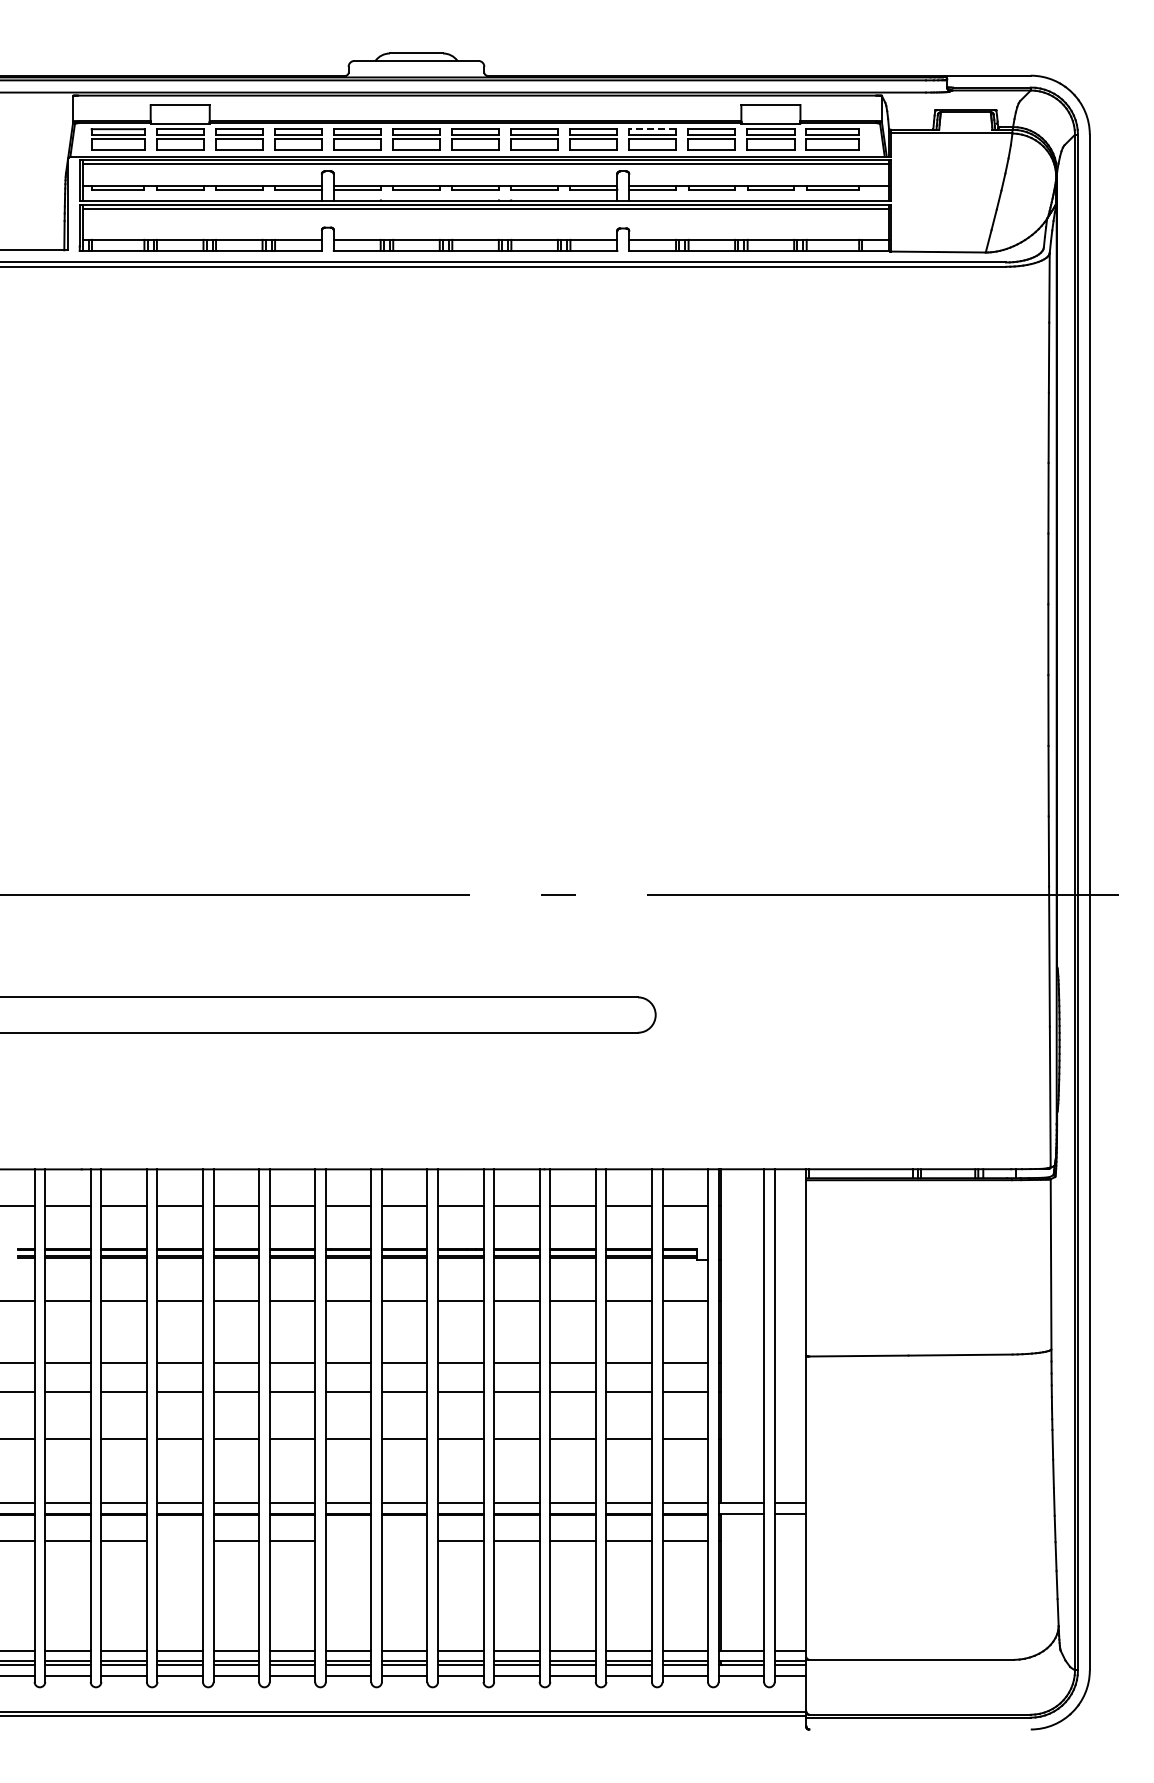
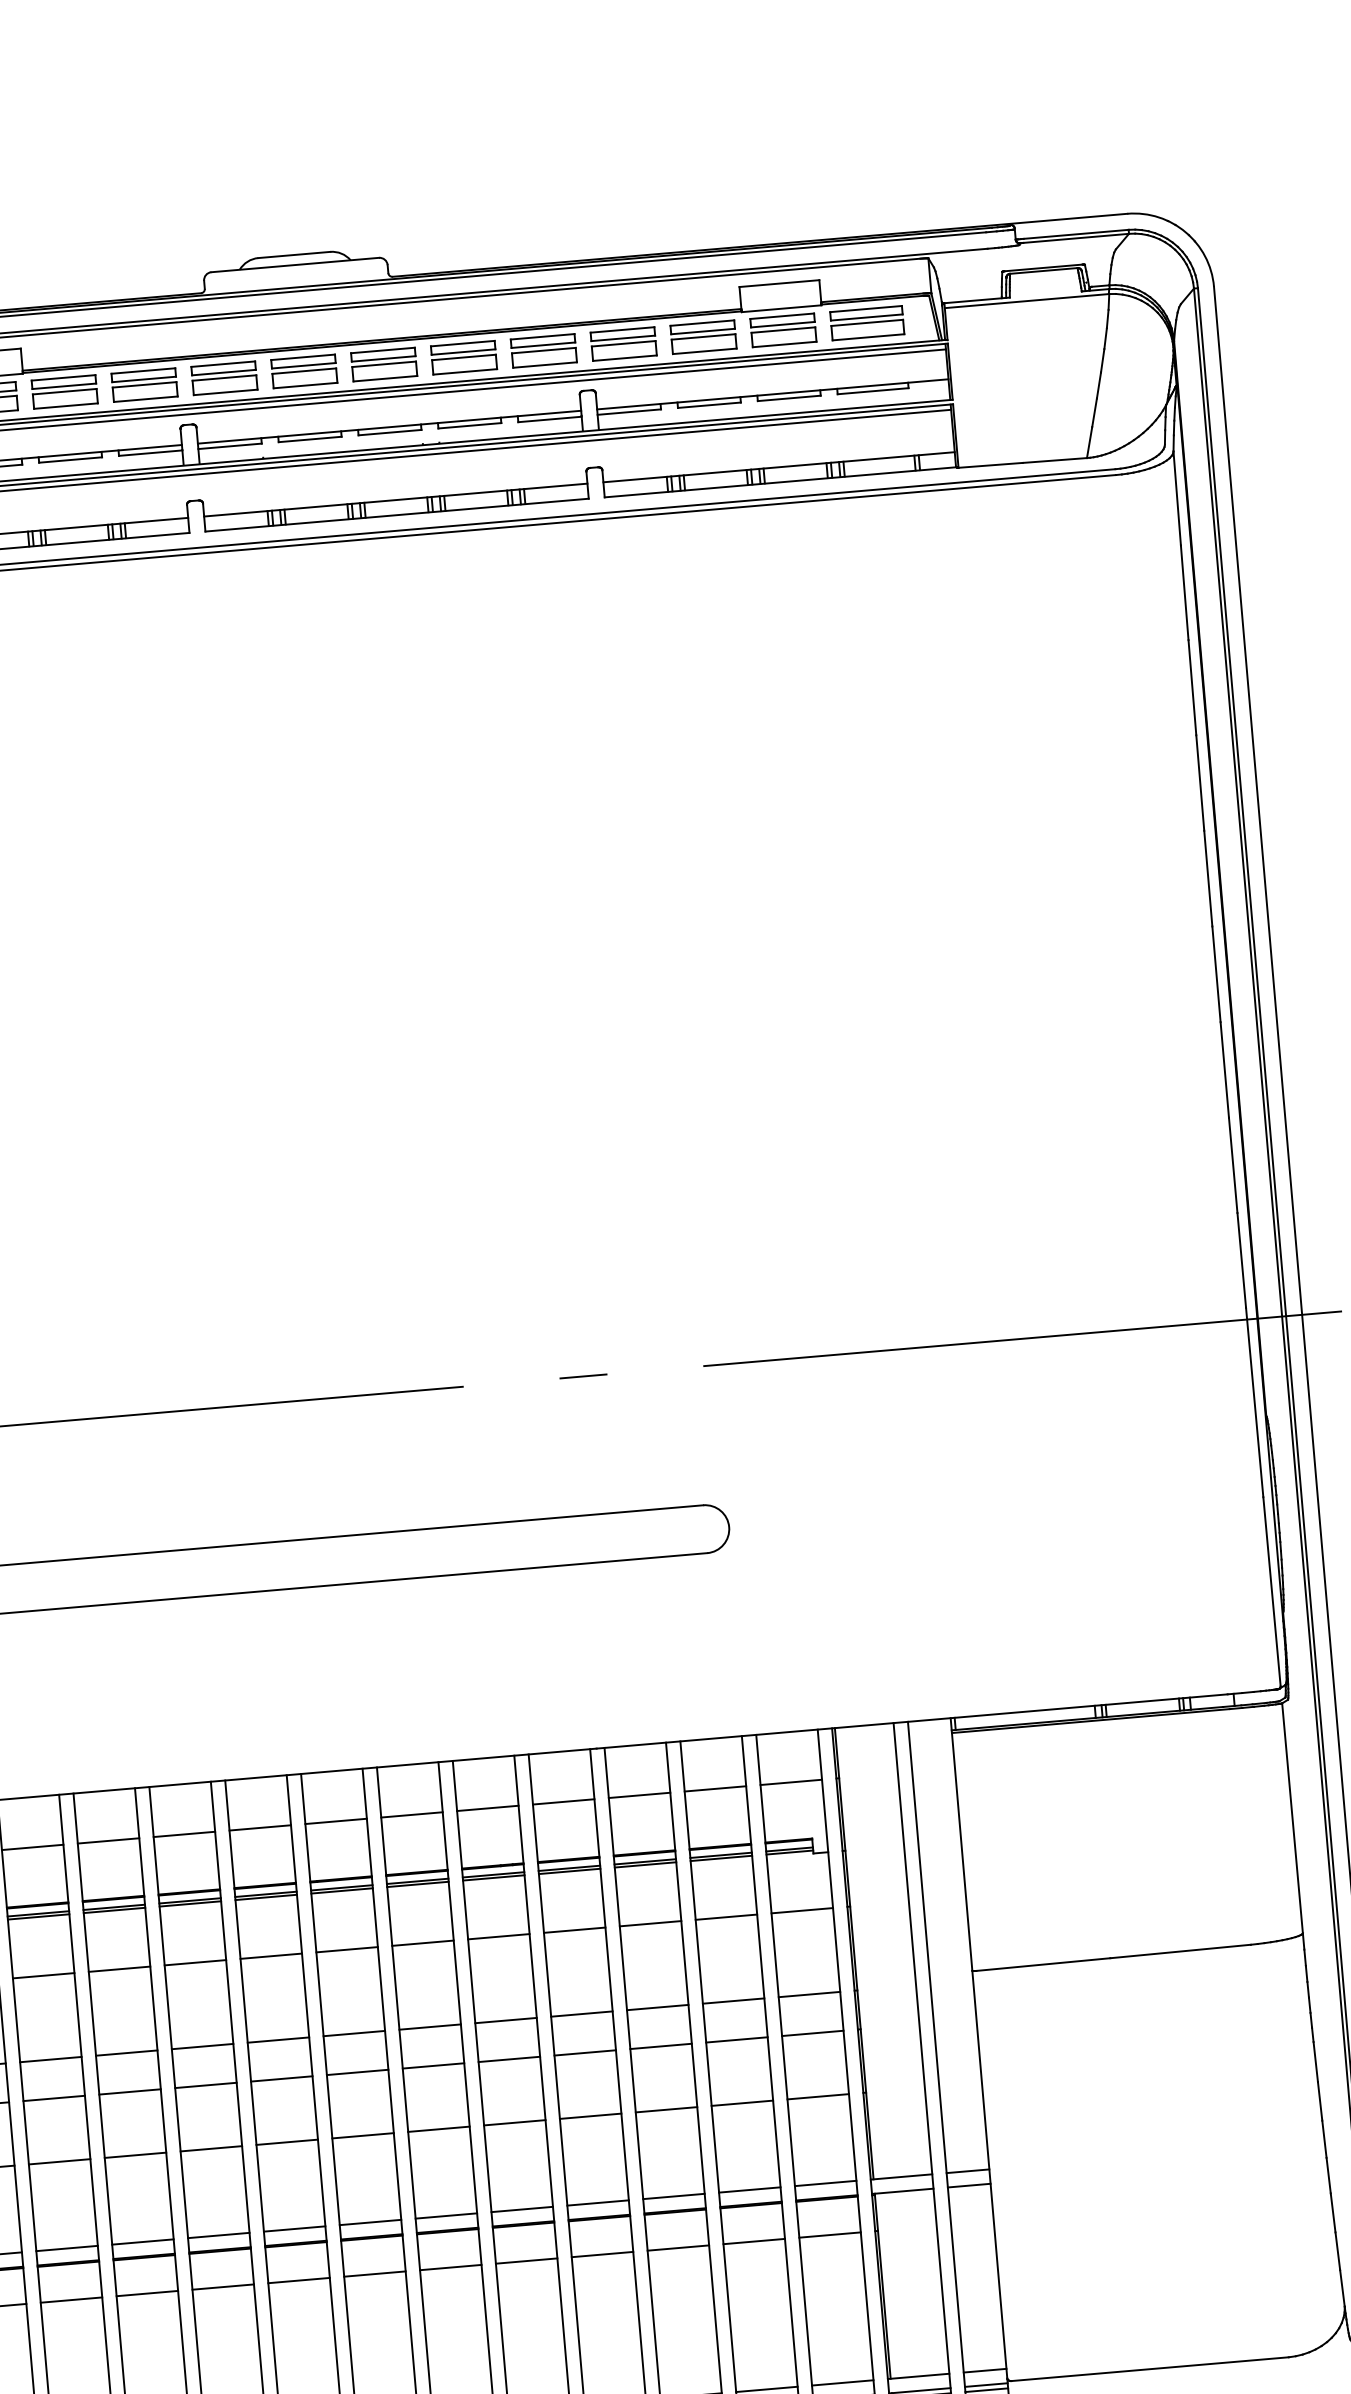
line: (652, 129) -> (622, 330), dashed -> solid
line: (179, 1541) -> (146, 2294), added
line: (348, 1541) -> (374, 2274), added
line: (404, 1541) -> (450, 2267), added

